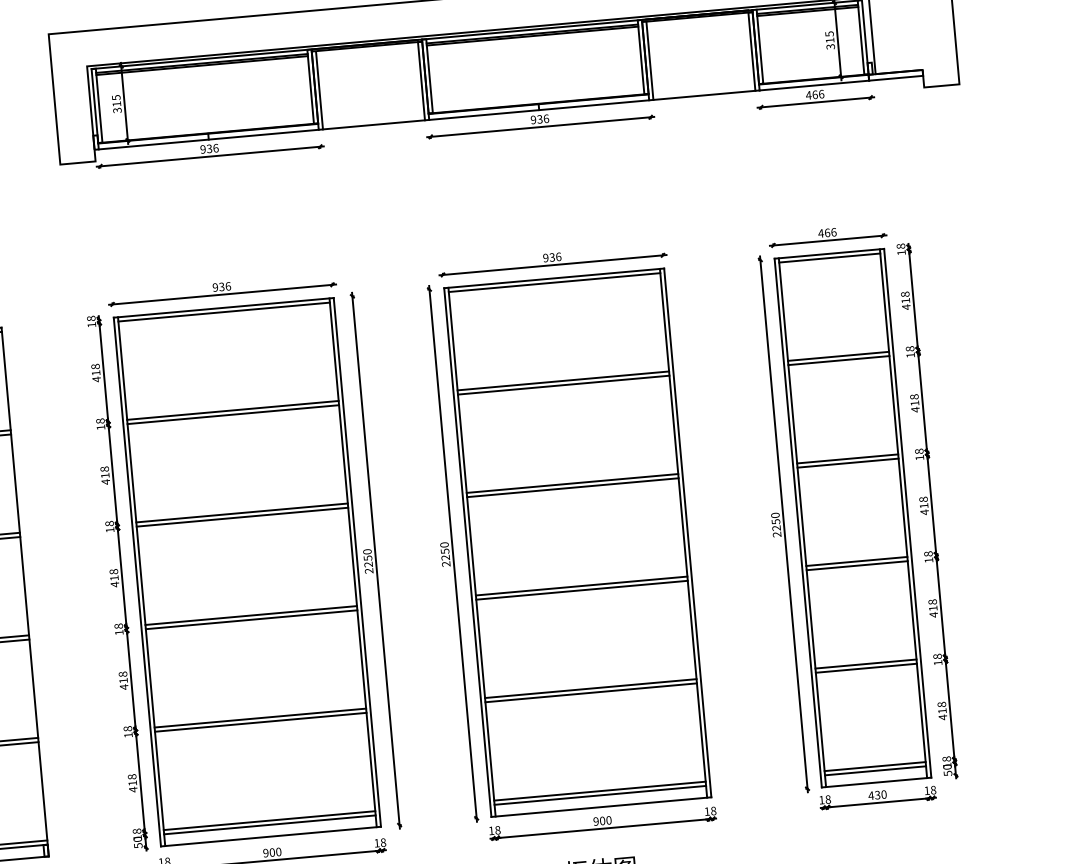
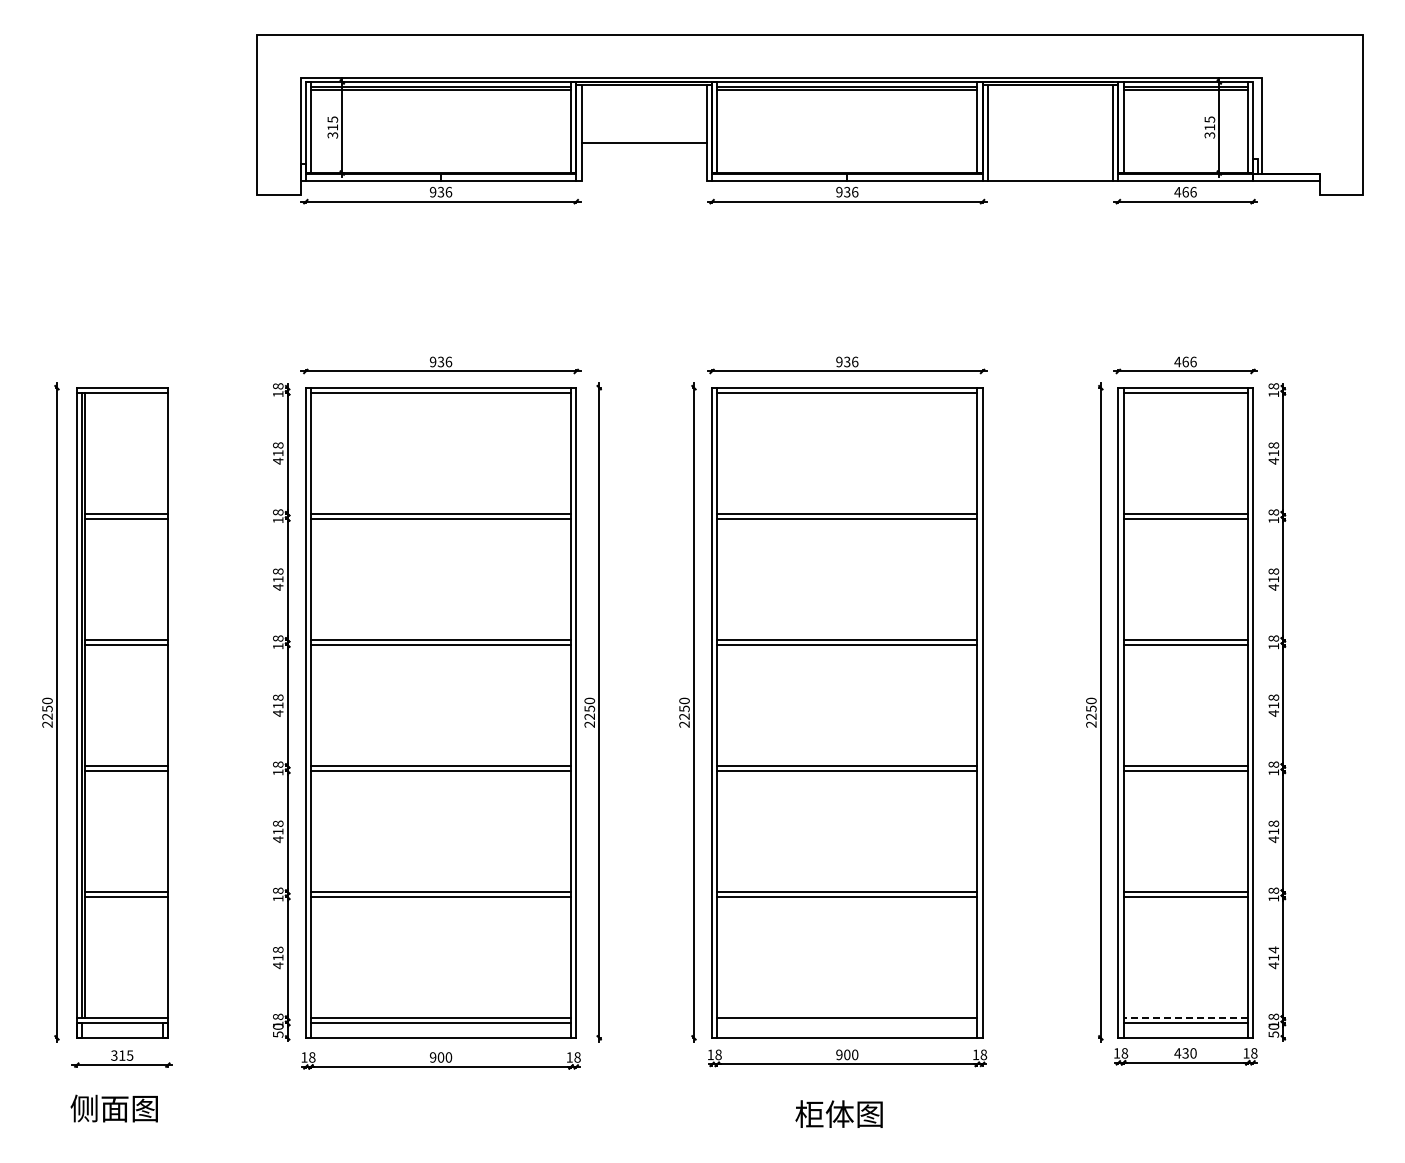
line: (373, 124) -> (643, 142), moved
text: (941, 704) -> (1273, 949), 418 -> 414
line: (875, 766) -> (1185, 1018), solid -> dashed
line: (600, 795) -> (847, 1023), removed

